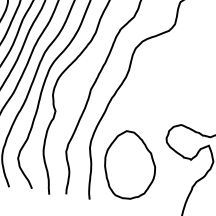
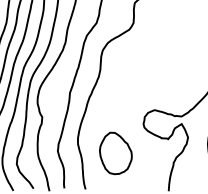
part: (129, 165) -> (115, 153), size x0.7

